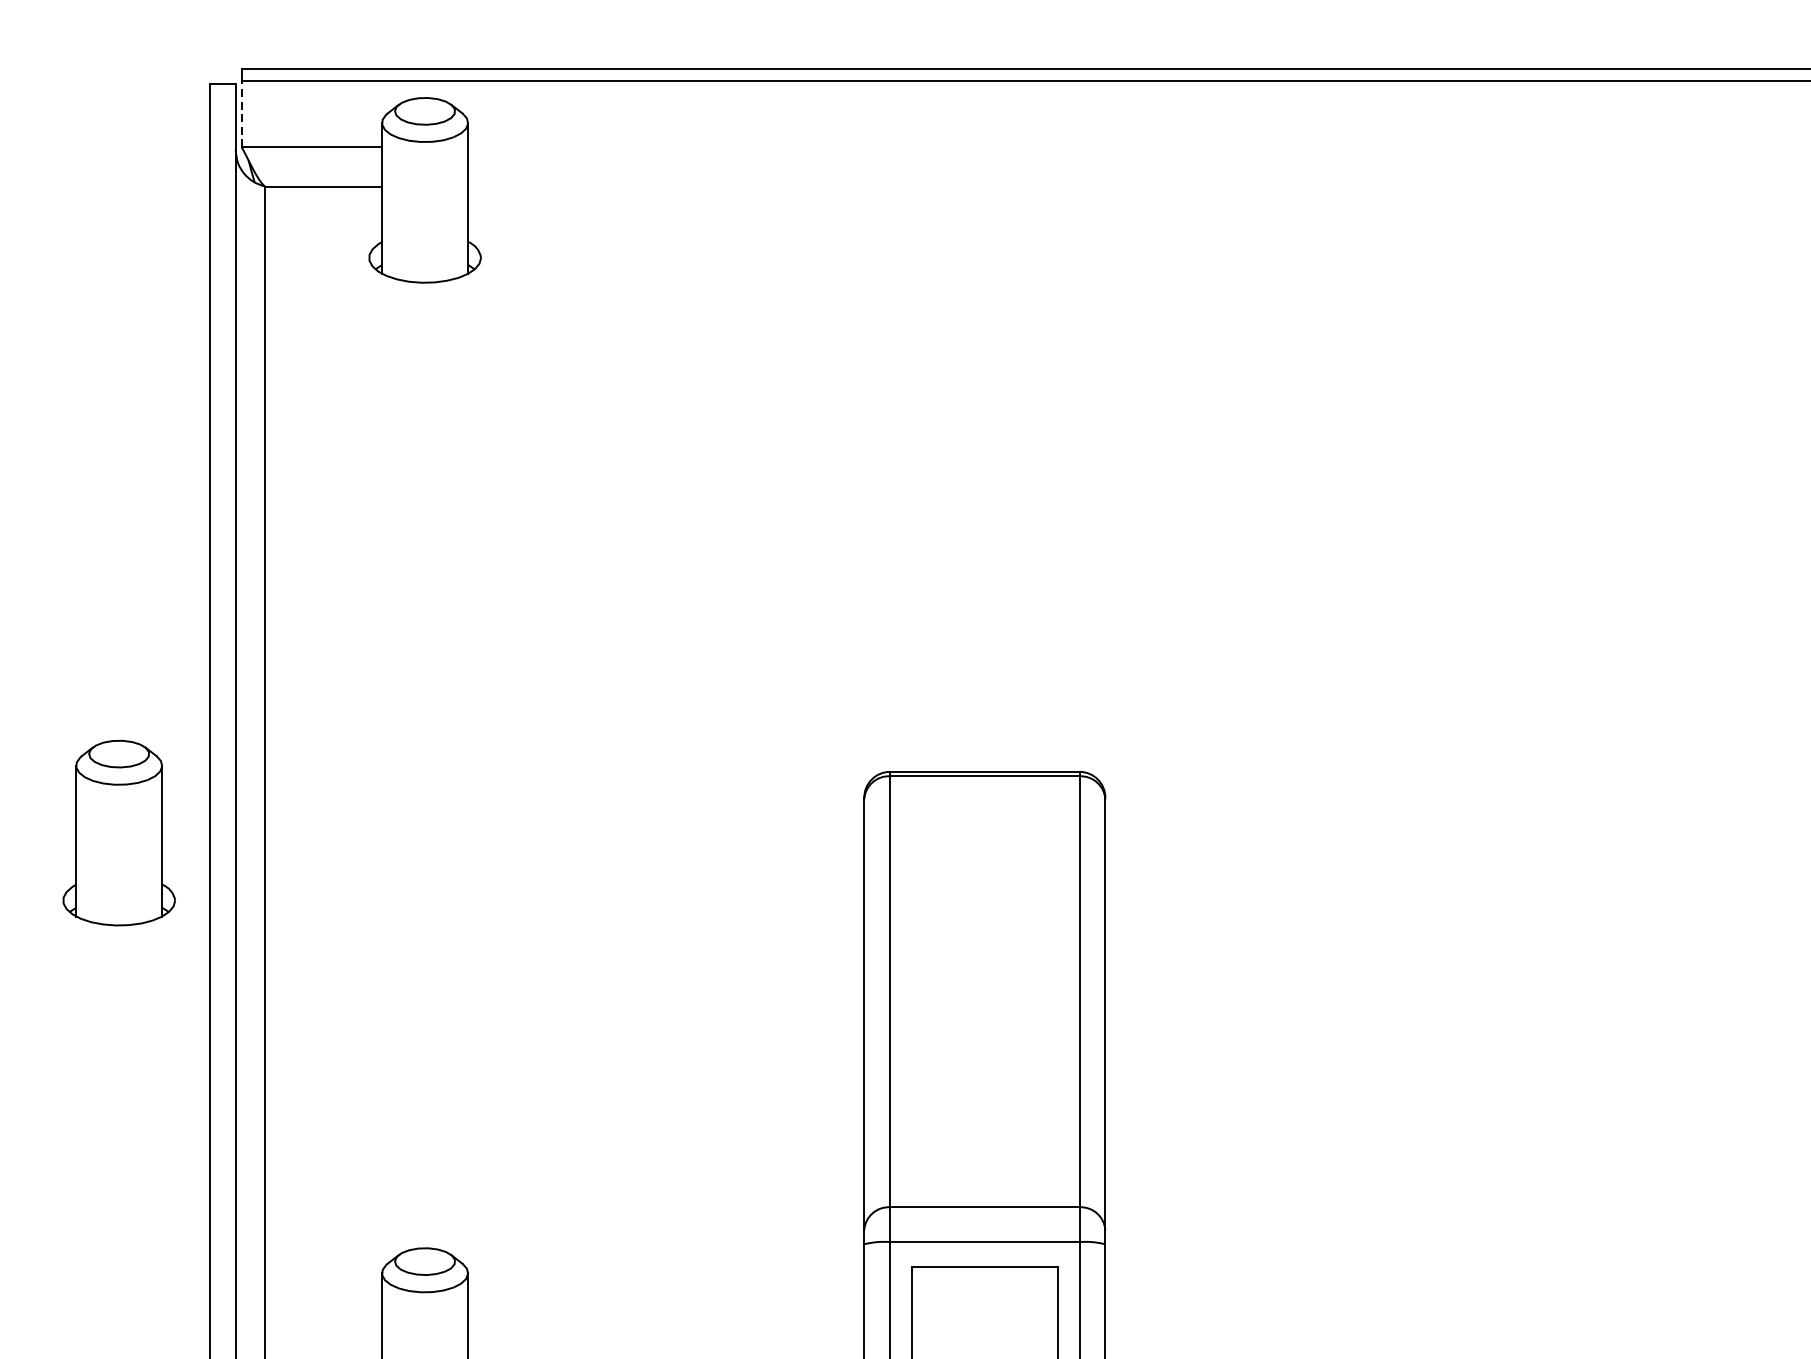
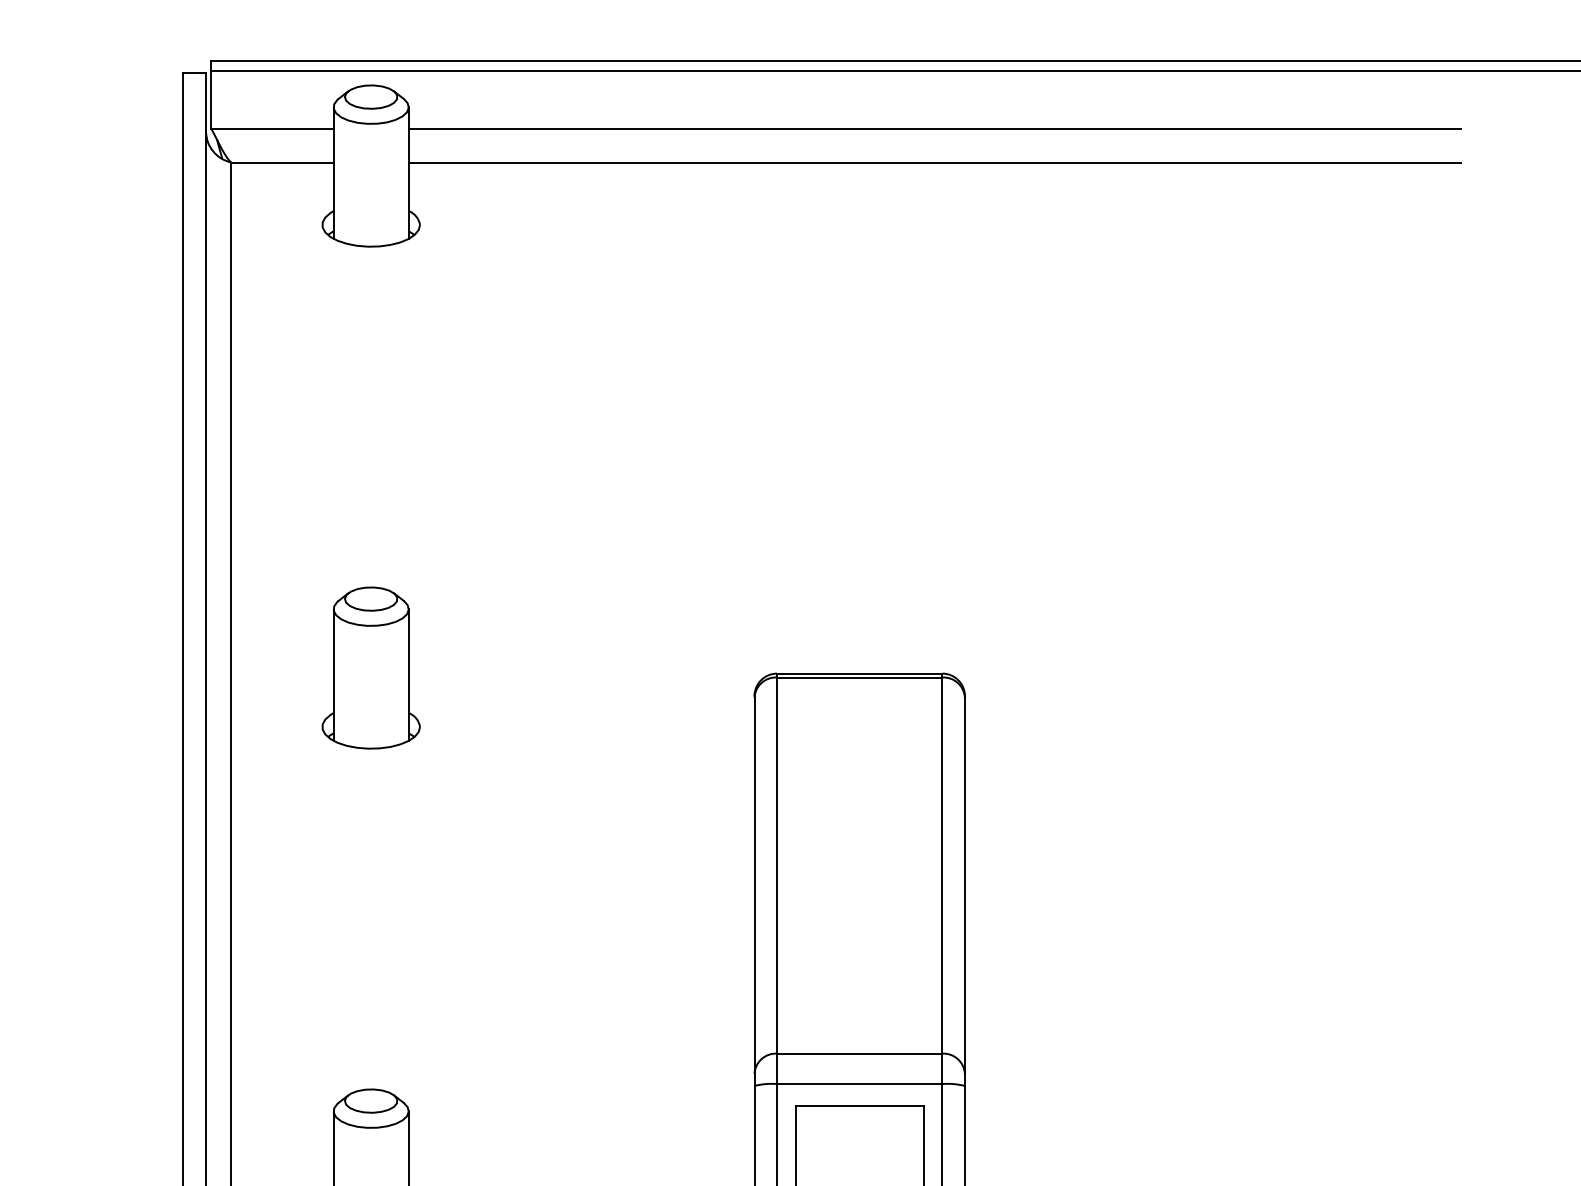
line: (242, 114) -> (211, 99), dashed -> solid
line: (1070, 147) -> (934, 128), added
line: (1070, 186) -> (934, 162), added
part: (118, 832) -> (370, 667), moved

